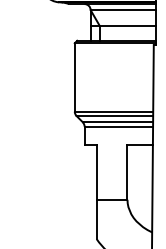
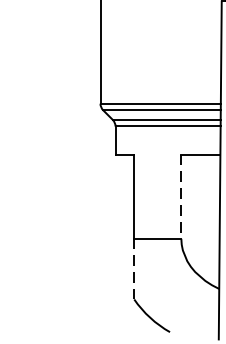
line: (127, 172) -> (181, 197), solid -> dashed
line: (96, 219) -> (133, 269), solid -> dashed

